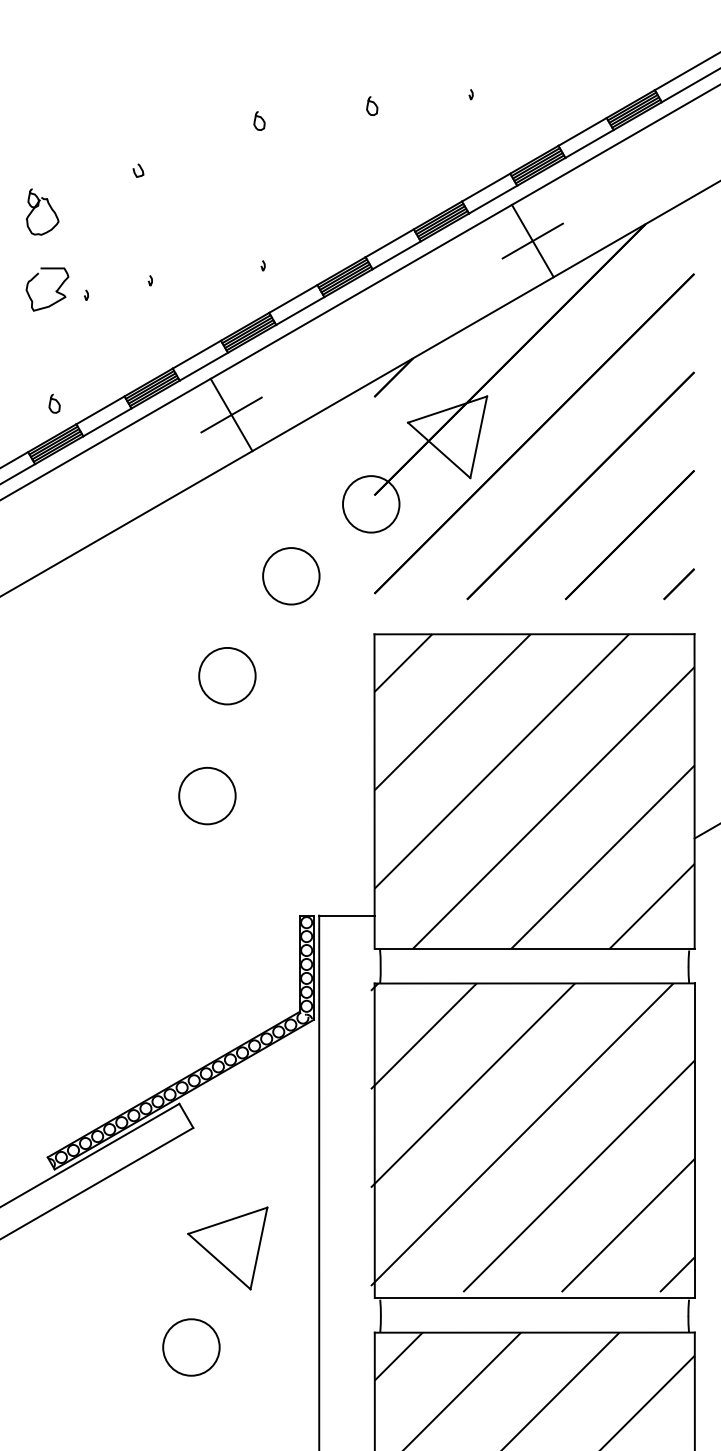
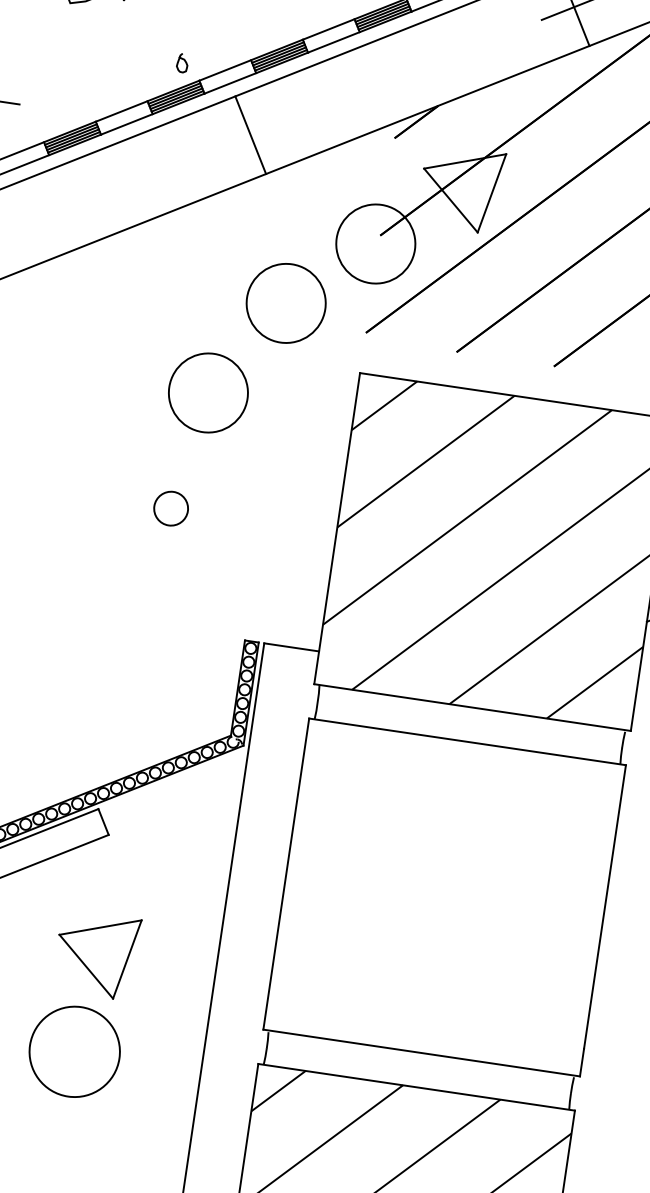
curve: (56, 402) -> (184, 62), moved
line: (231, 414) -> (250, 134), removed
circle: (371, 504) -> (376, 244), size x1.4
circle: (291, 576) -> (286, 303), size x1.4
circle: (227, 675) -> (208, 392), size x1.4
circle: (207, 795) -> (171, 508), size x0.6
hatch: (532, 1137) -> (442, 893), removed
part: (227, 1248) -> (96, 954), moved
circle: (191, 1347) -> (74, 1051), size x1.6

